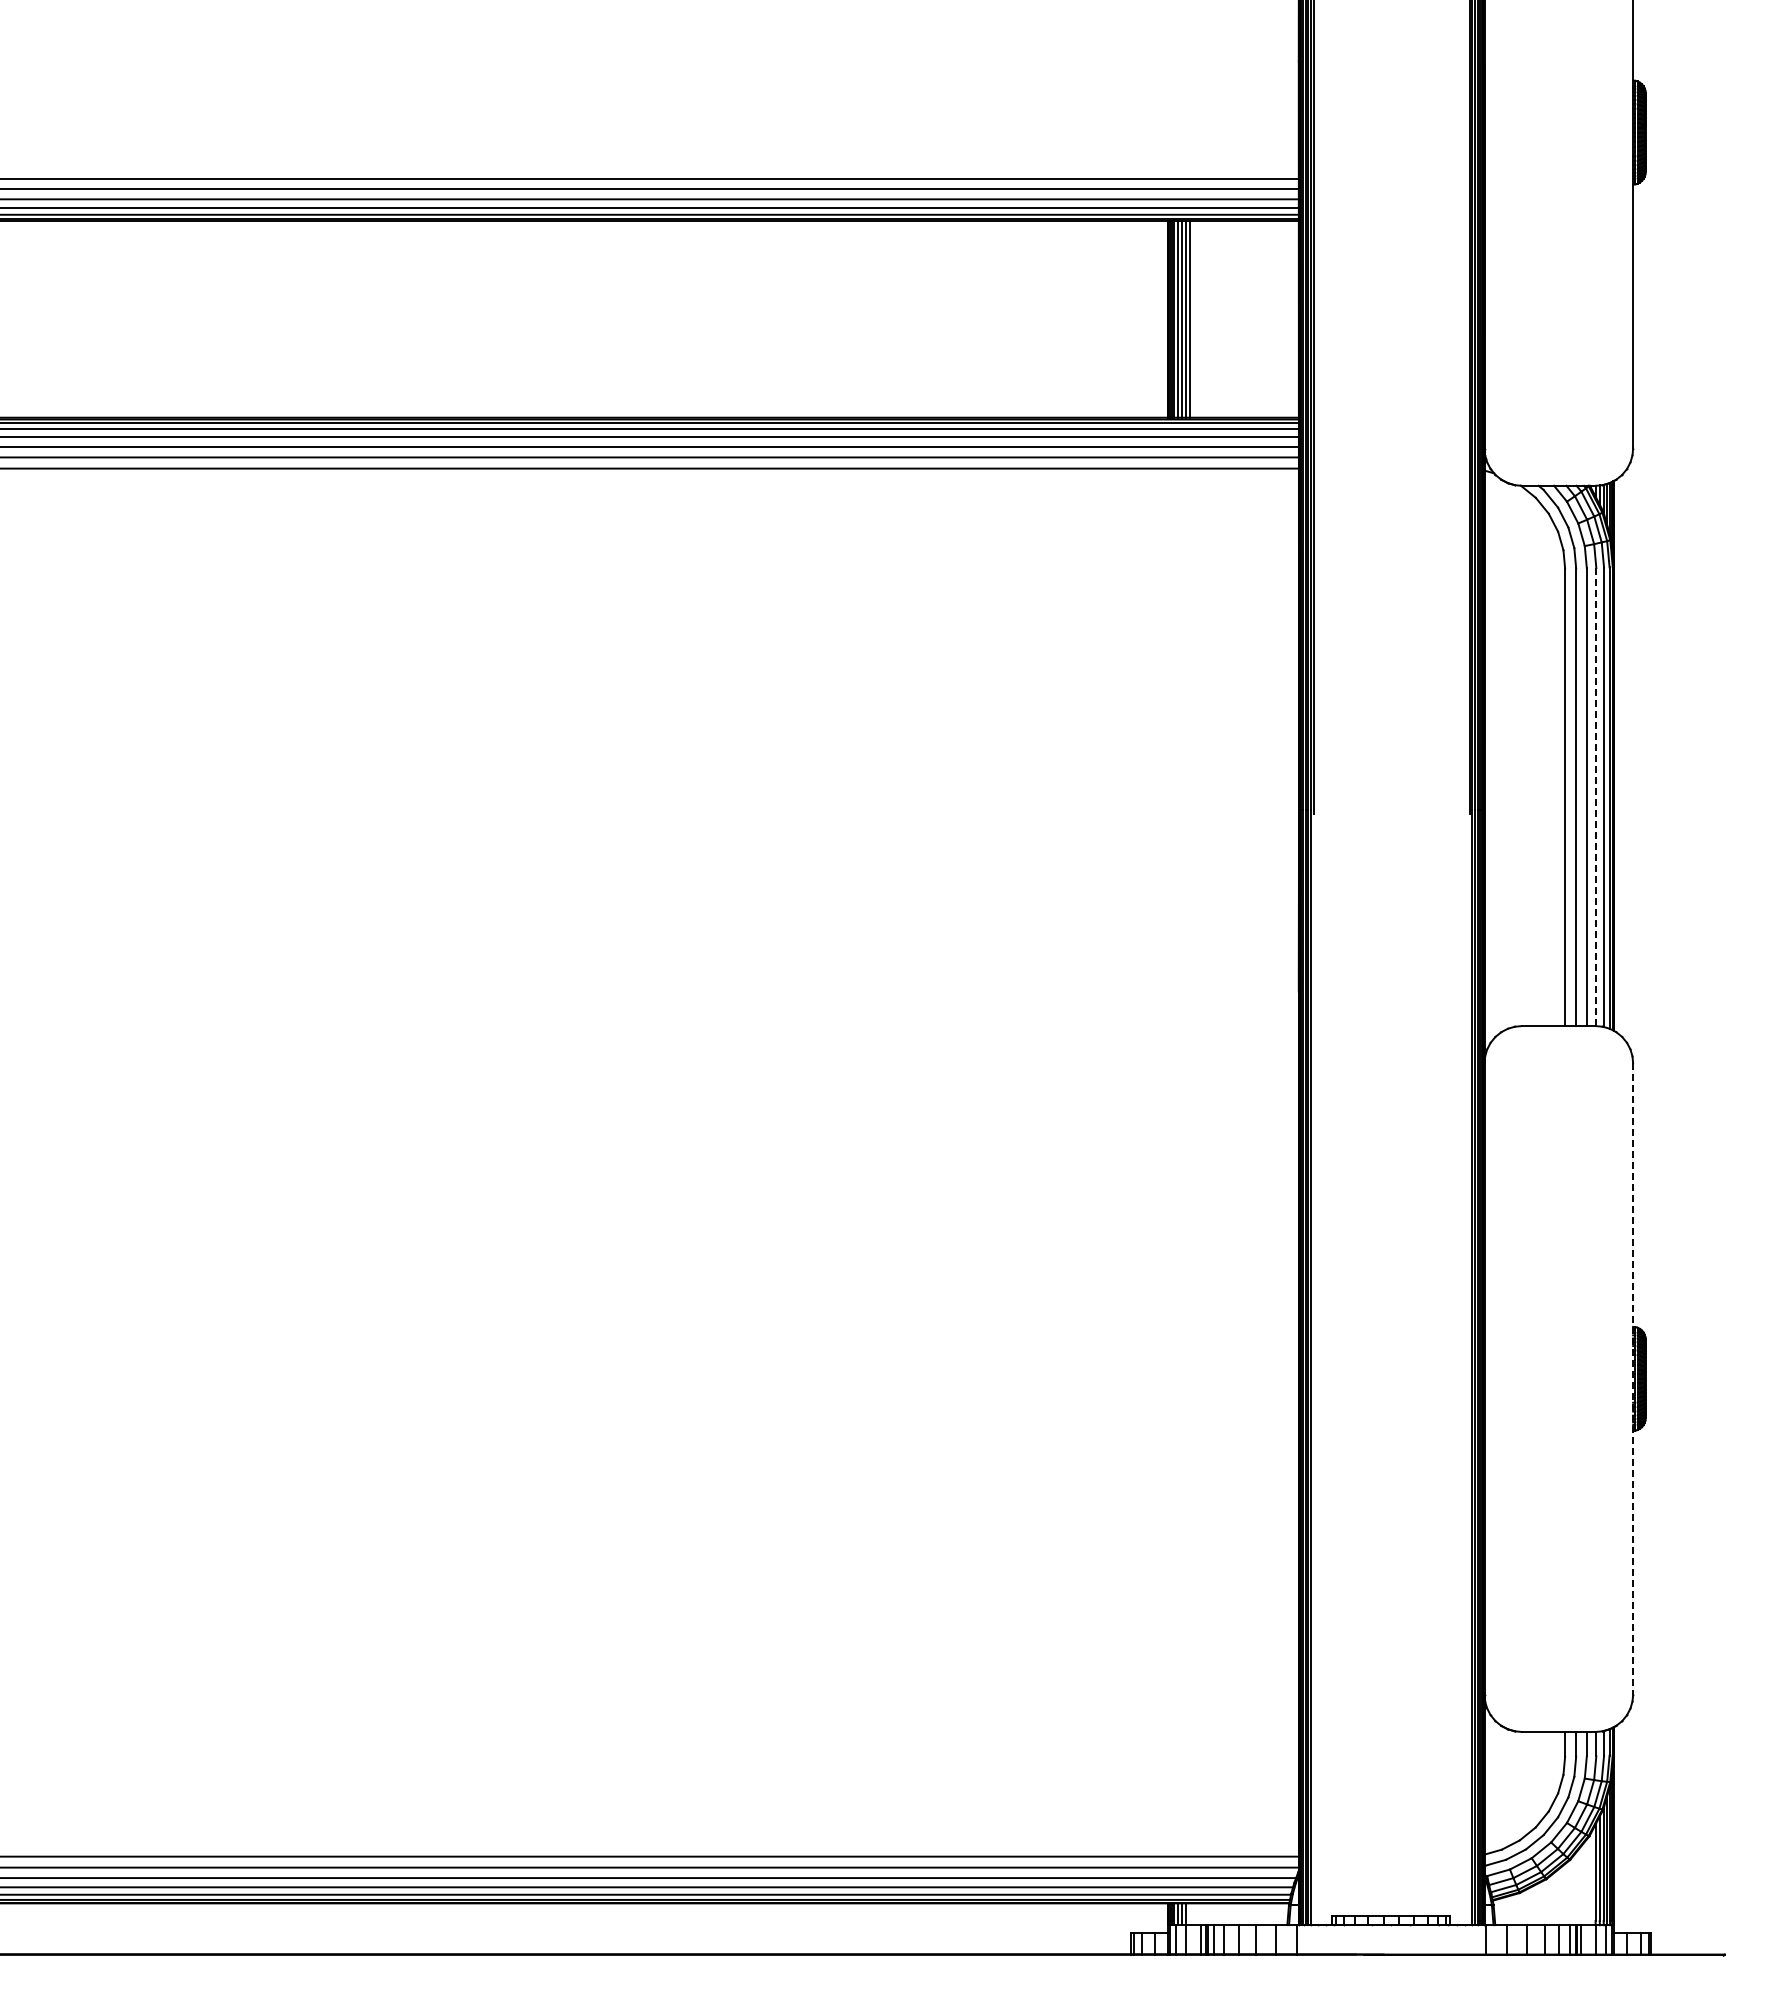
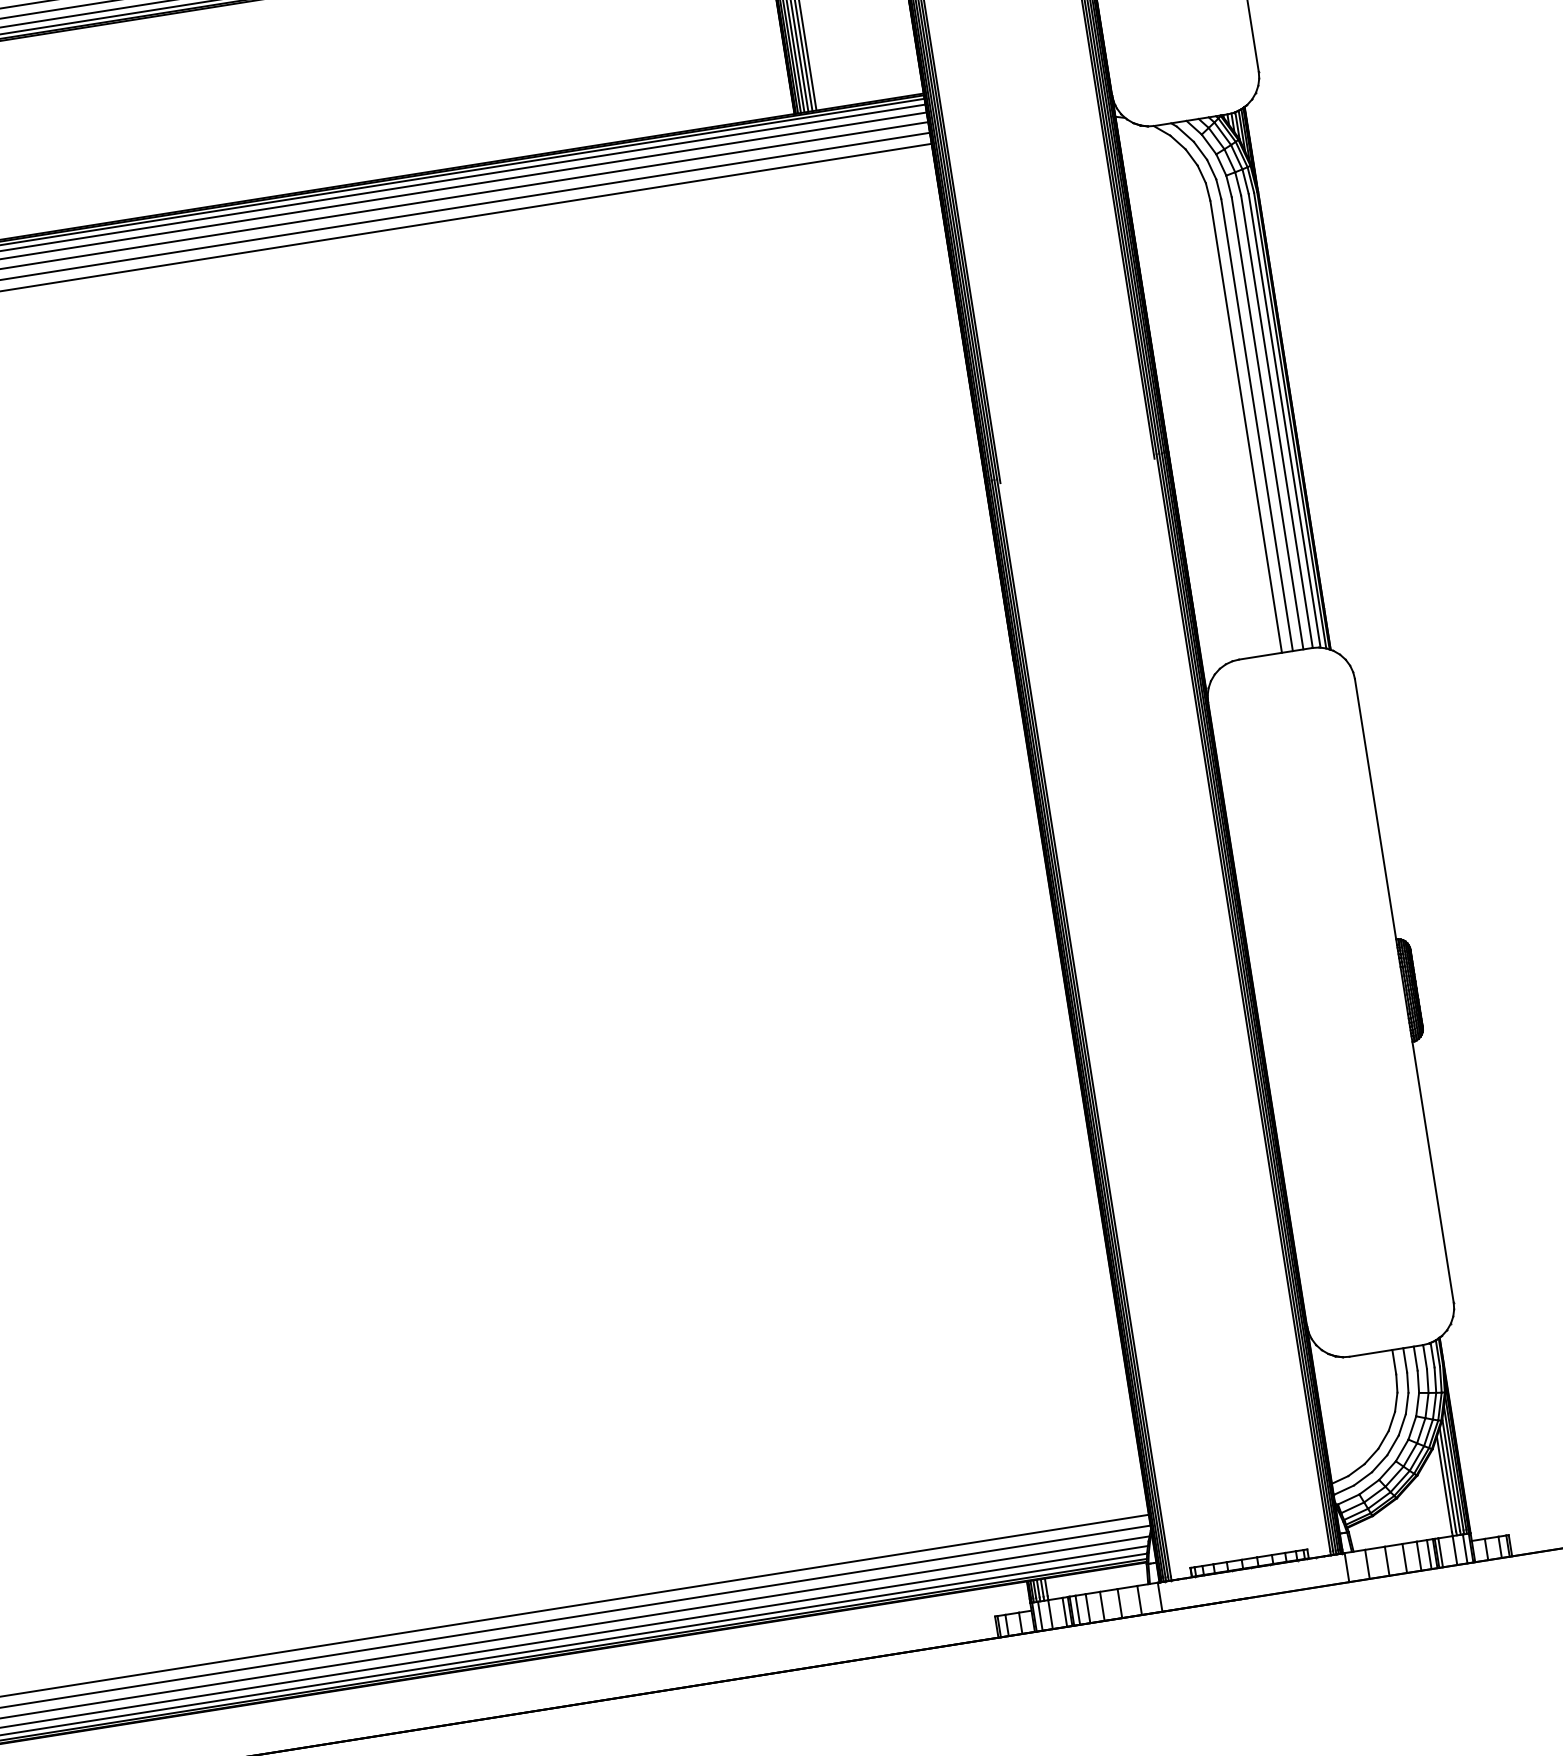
line: (1596, 797) -> (1277, 422), dashed -> solid
line: (1633, 1379) -> (1404, 991), dashed -> solid

